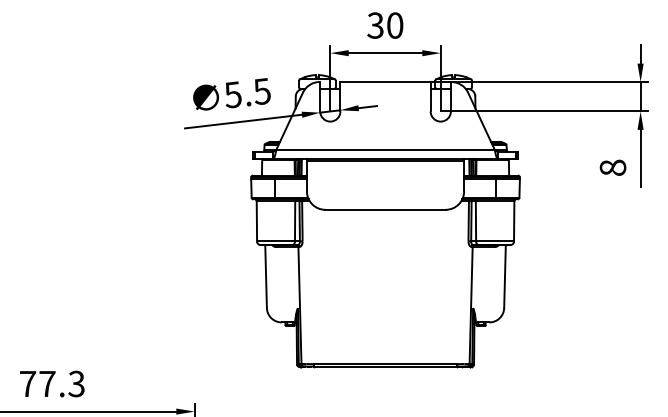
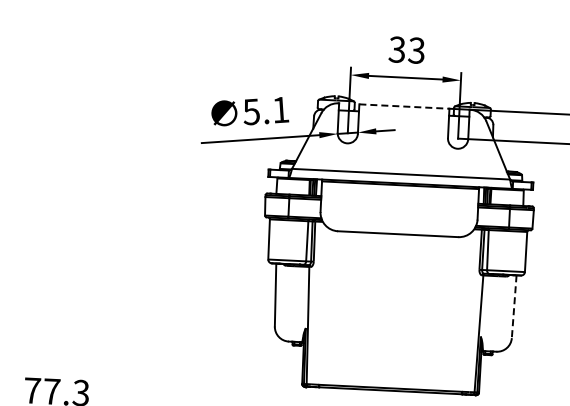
text: (394, 25) -> (416, 50), 30 -> 33
line: (386, 82) -> (405, 107), solid -> dashed
text: (263, 91) -> (282, 110), 5.5 -> 5.1
line: (504, 277) -> (513, 307), solid -> dashed

